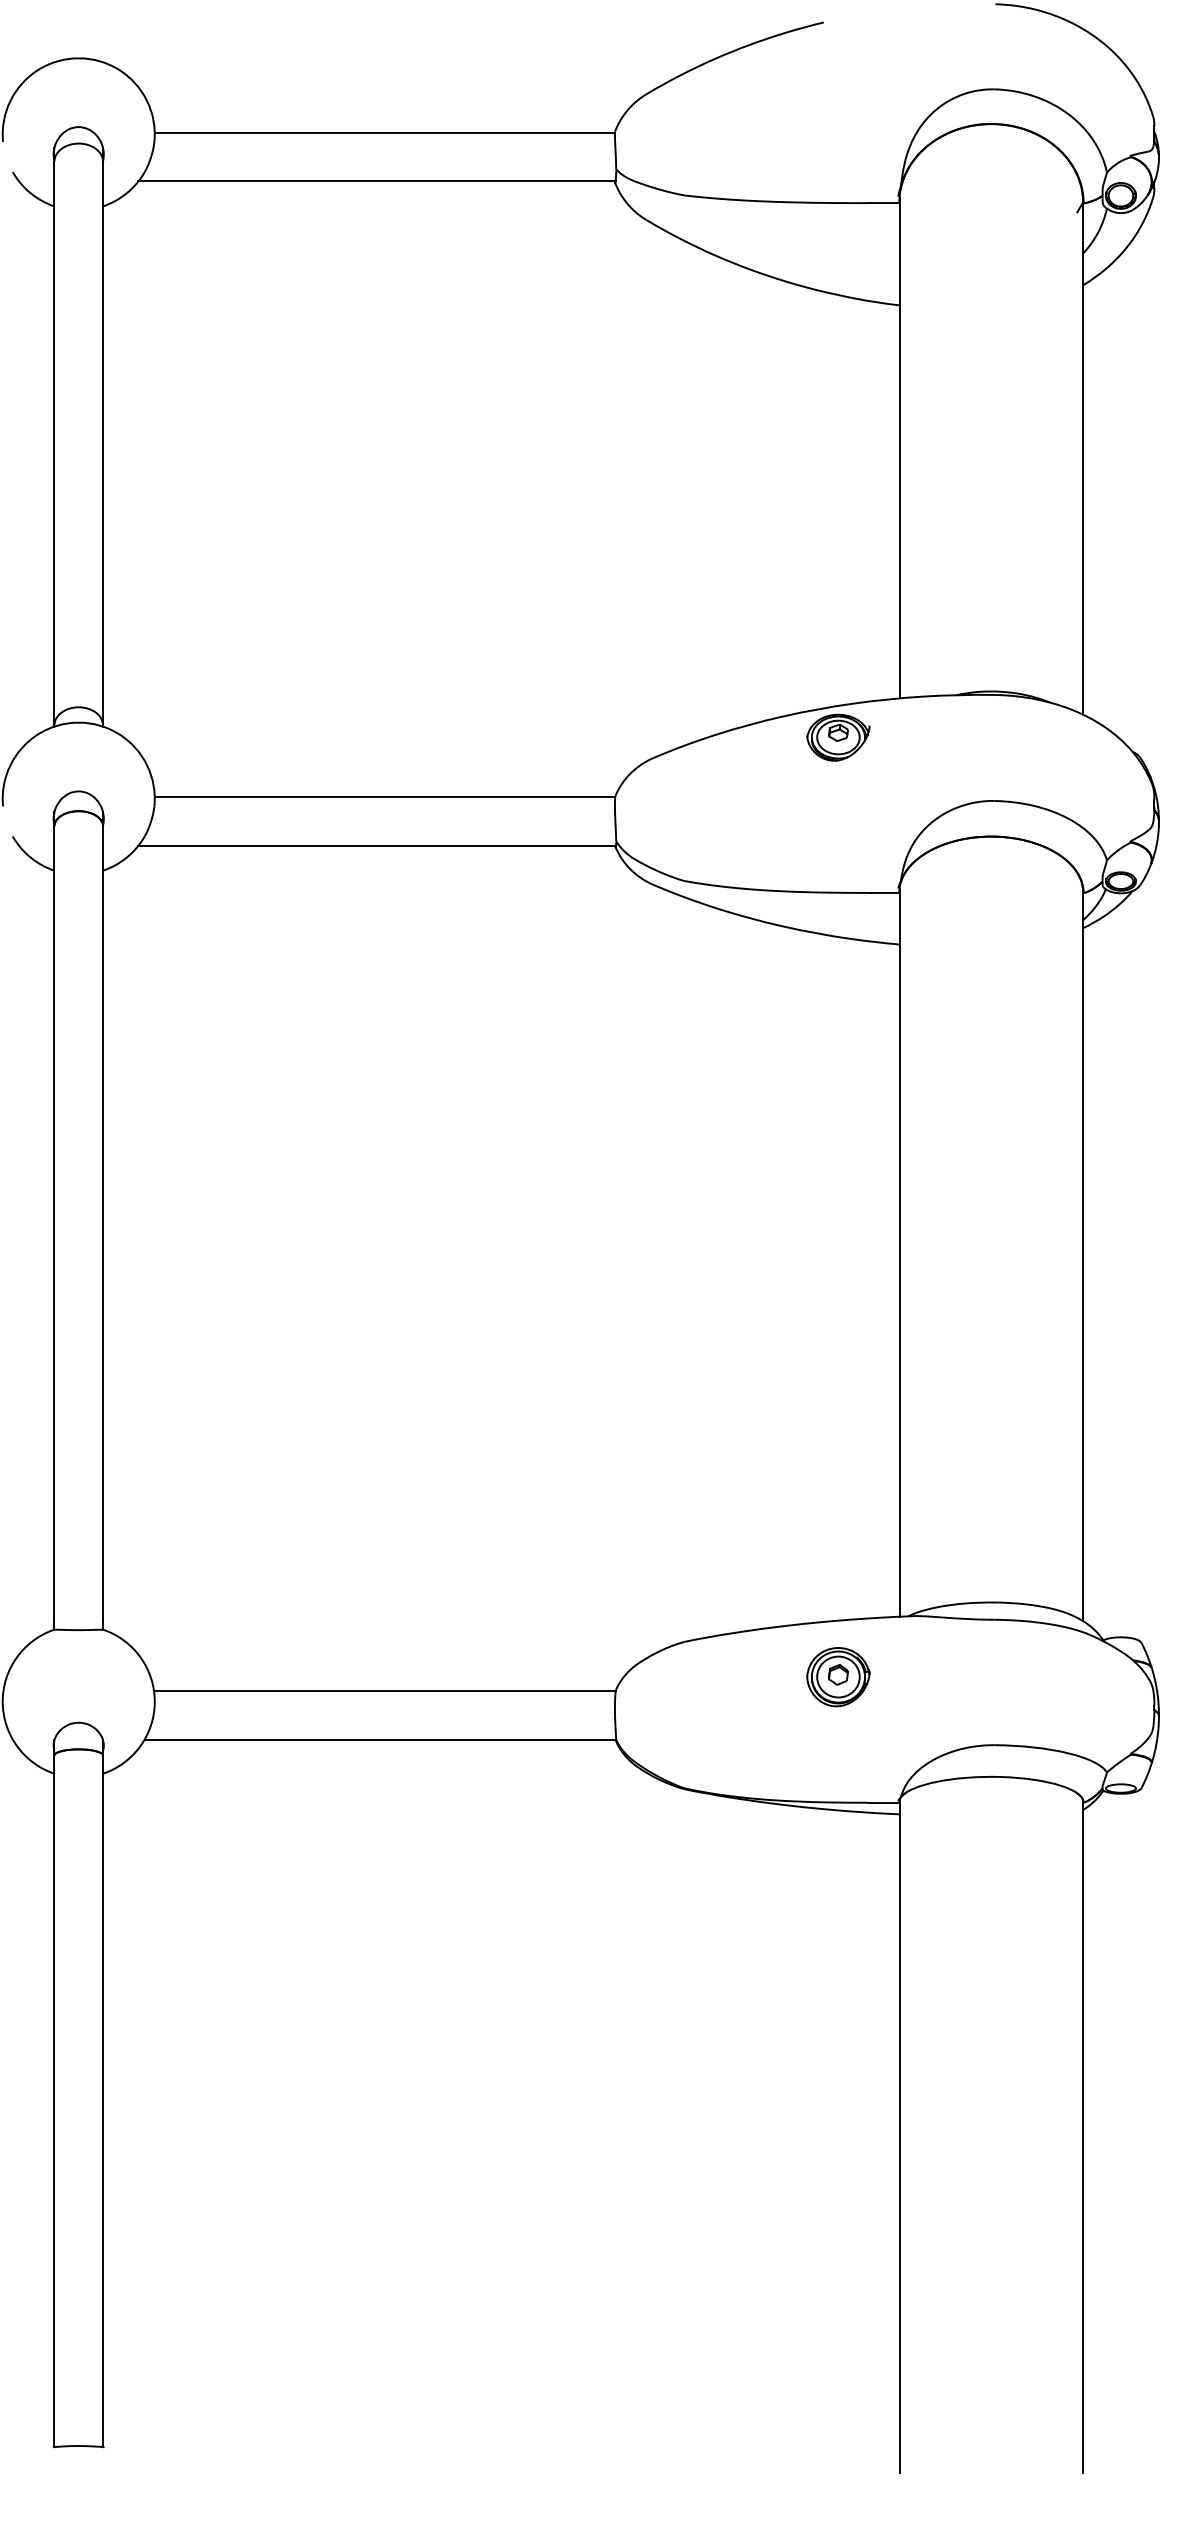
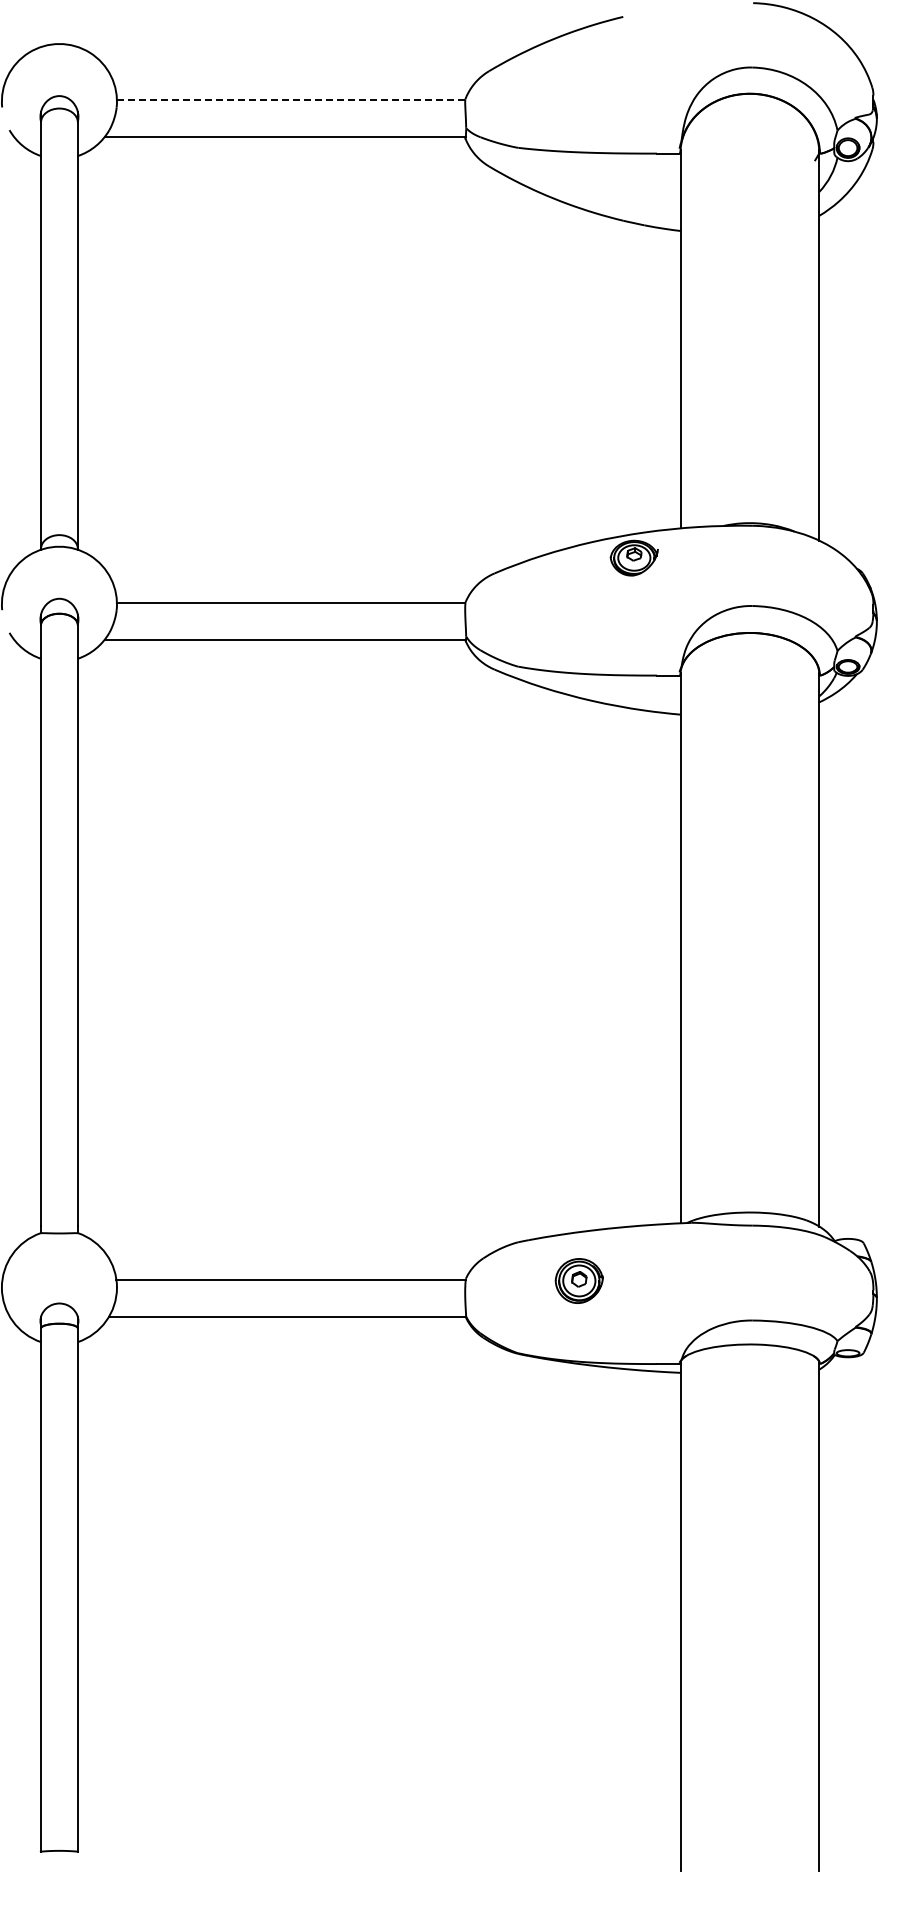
line: (385, 132) -> (291, 100), solid -> dashed
part: (837, 1676) -> (578, 1280), moved

